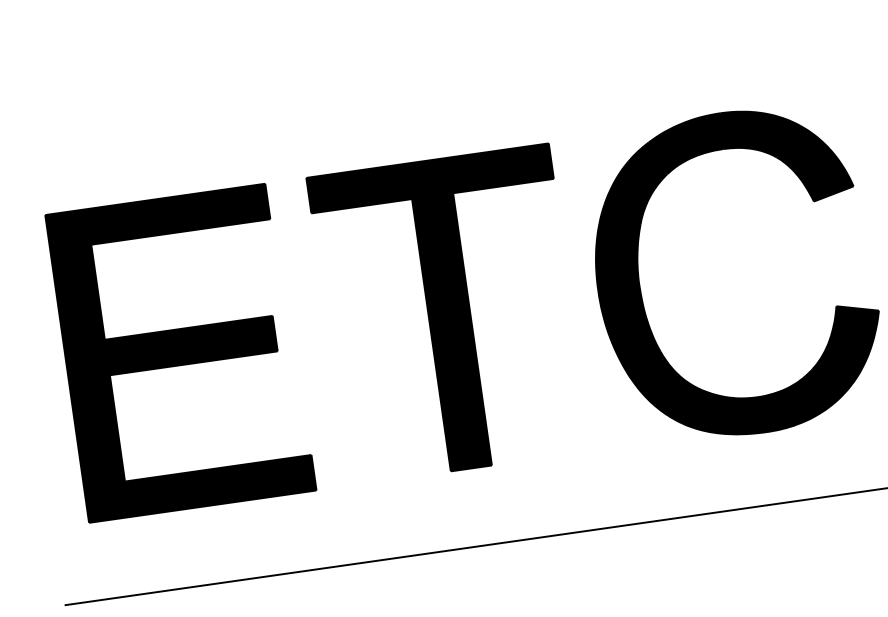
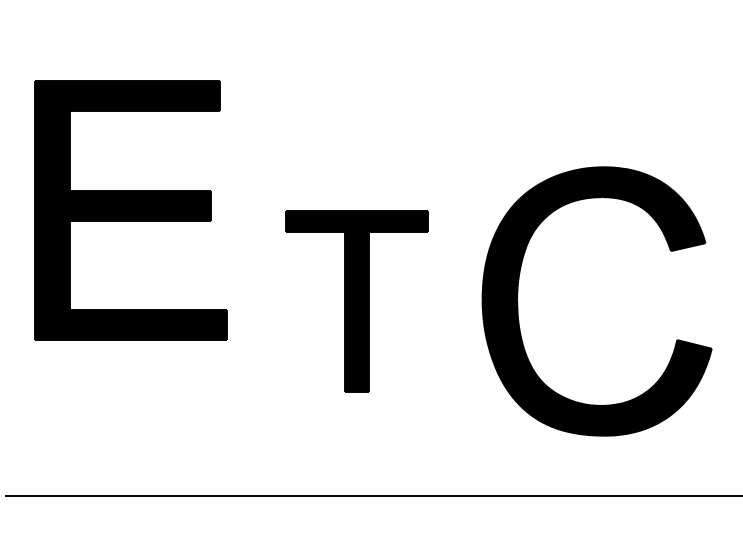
part: (448, 314) -> (356, 301), size x0.7
part: (180, 352) -> (130, 210), moved

